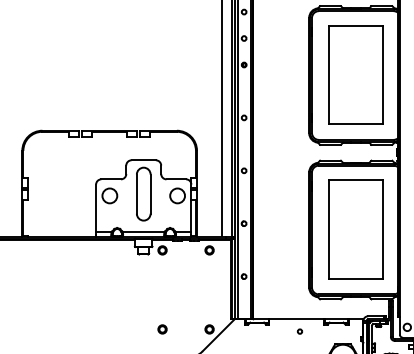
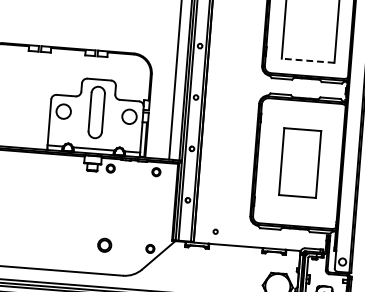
line: (355, 124) -> (307, 61), solid -> dashed
part: (355, 229) -> (299, 163), size x0.7
part: (162, 329) -> (104, 245), size x1.6
circle: (299, 331) -> (215, 231), moved

